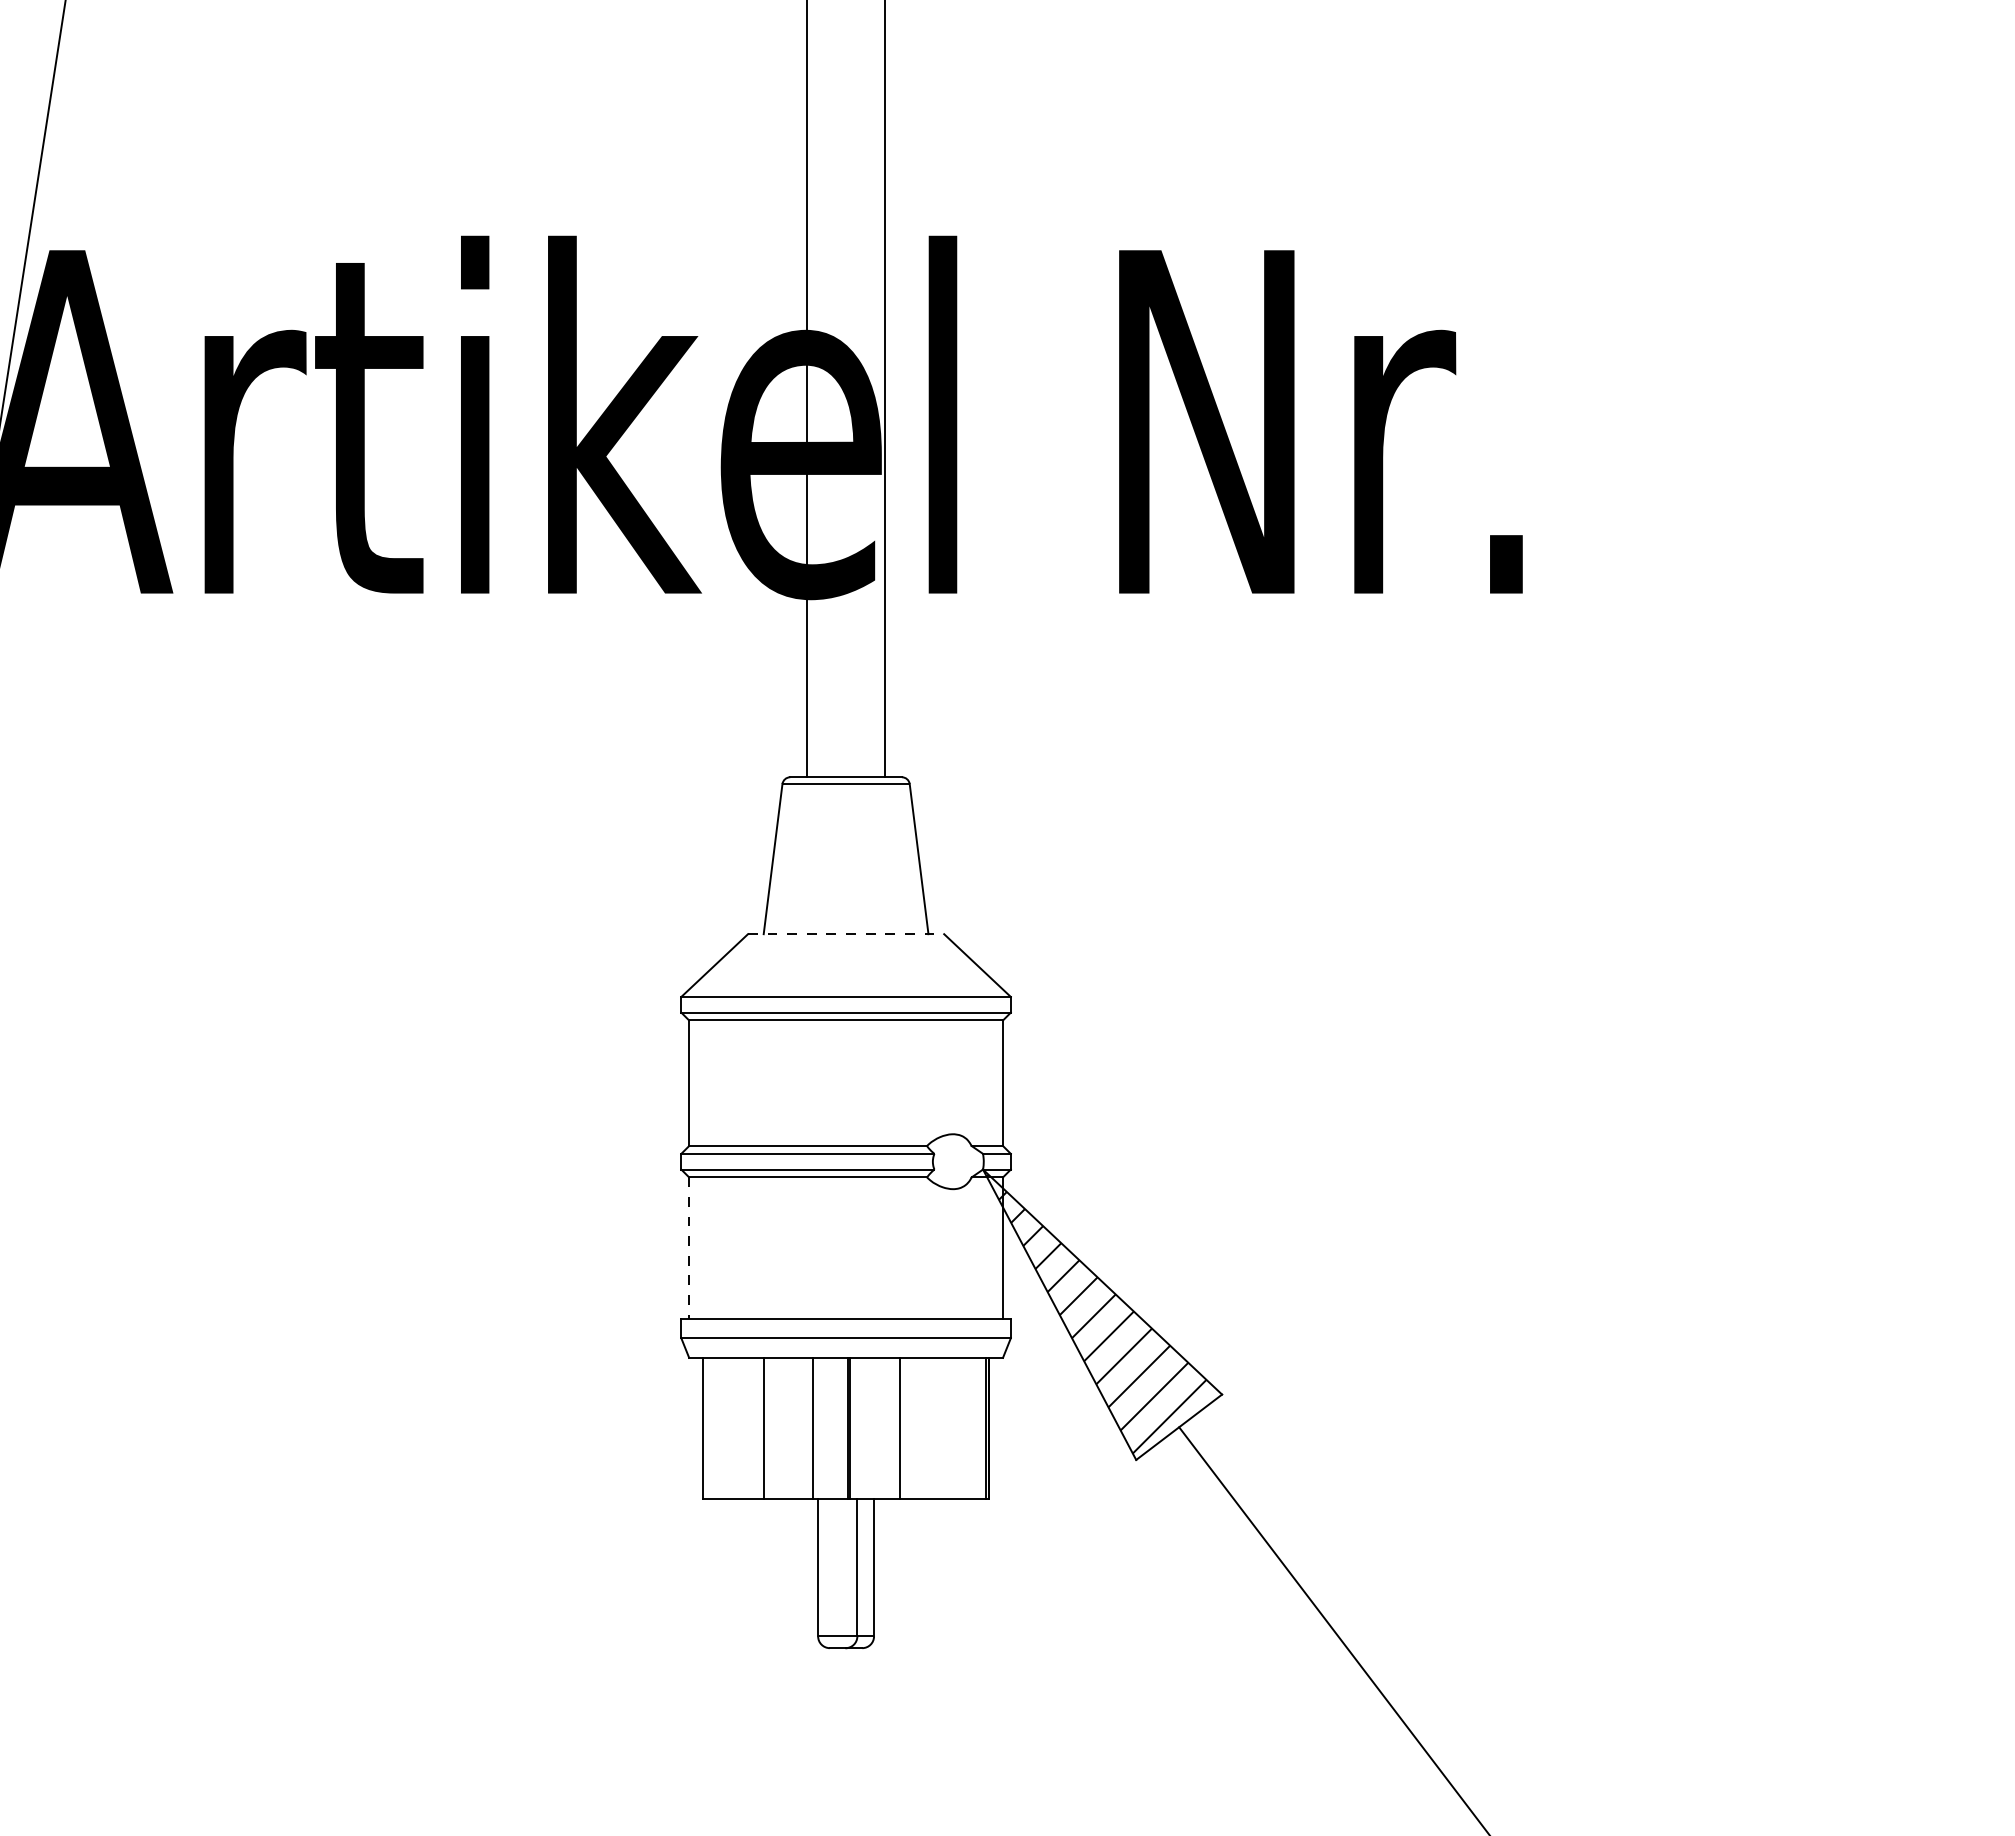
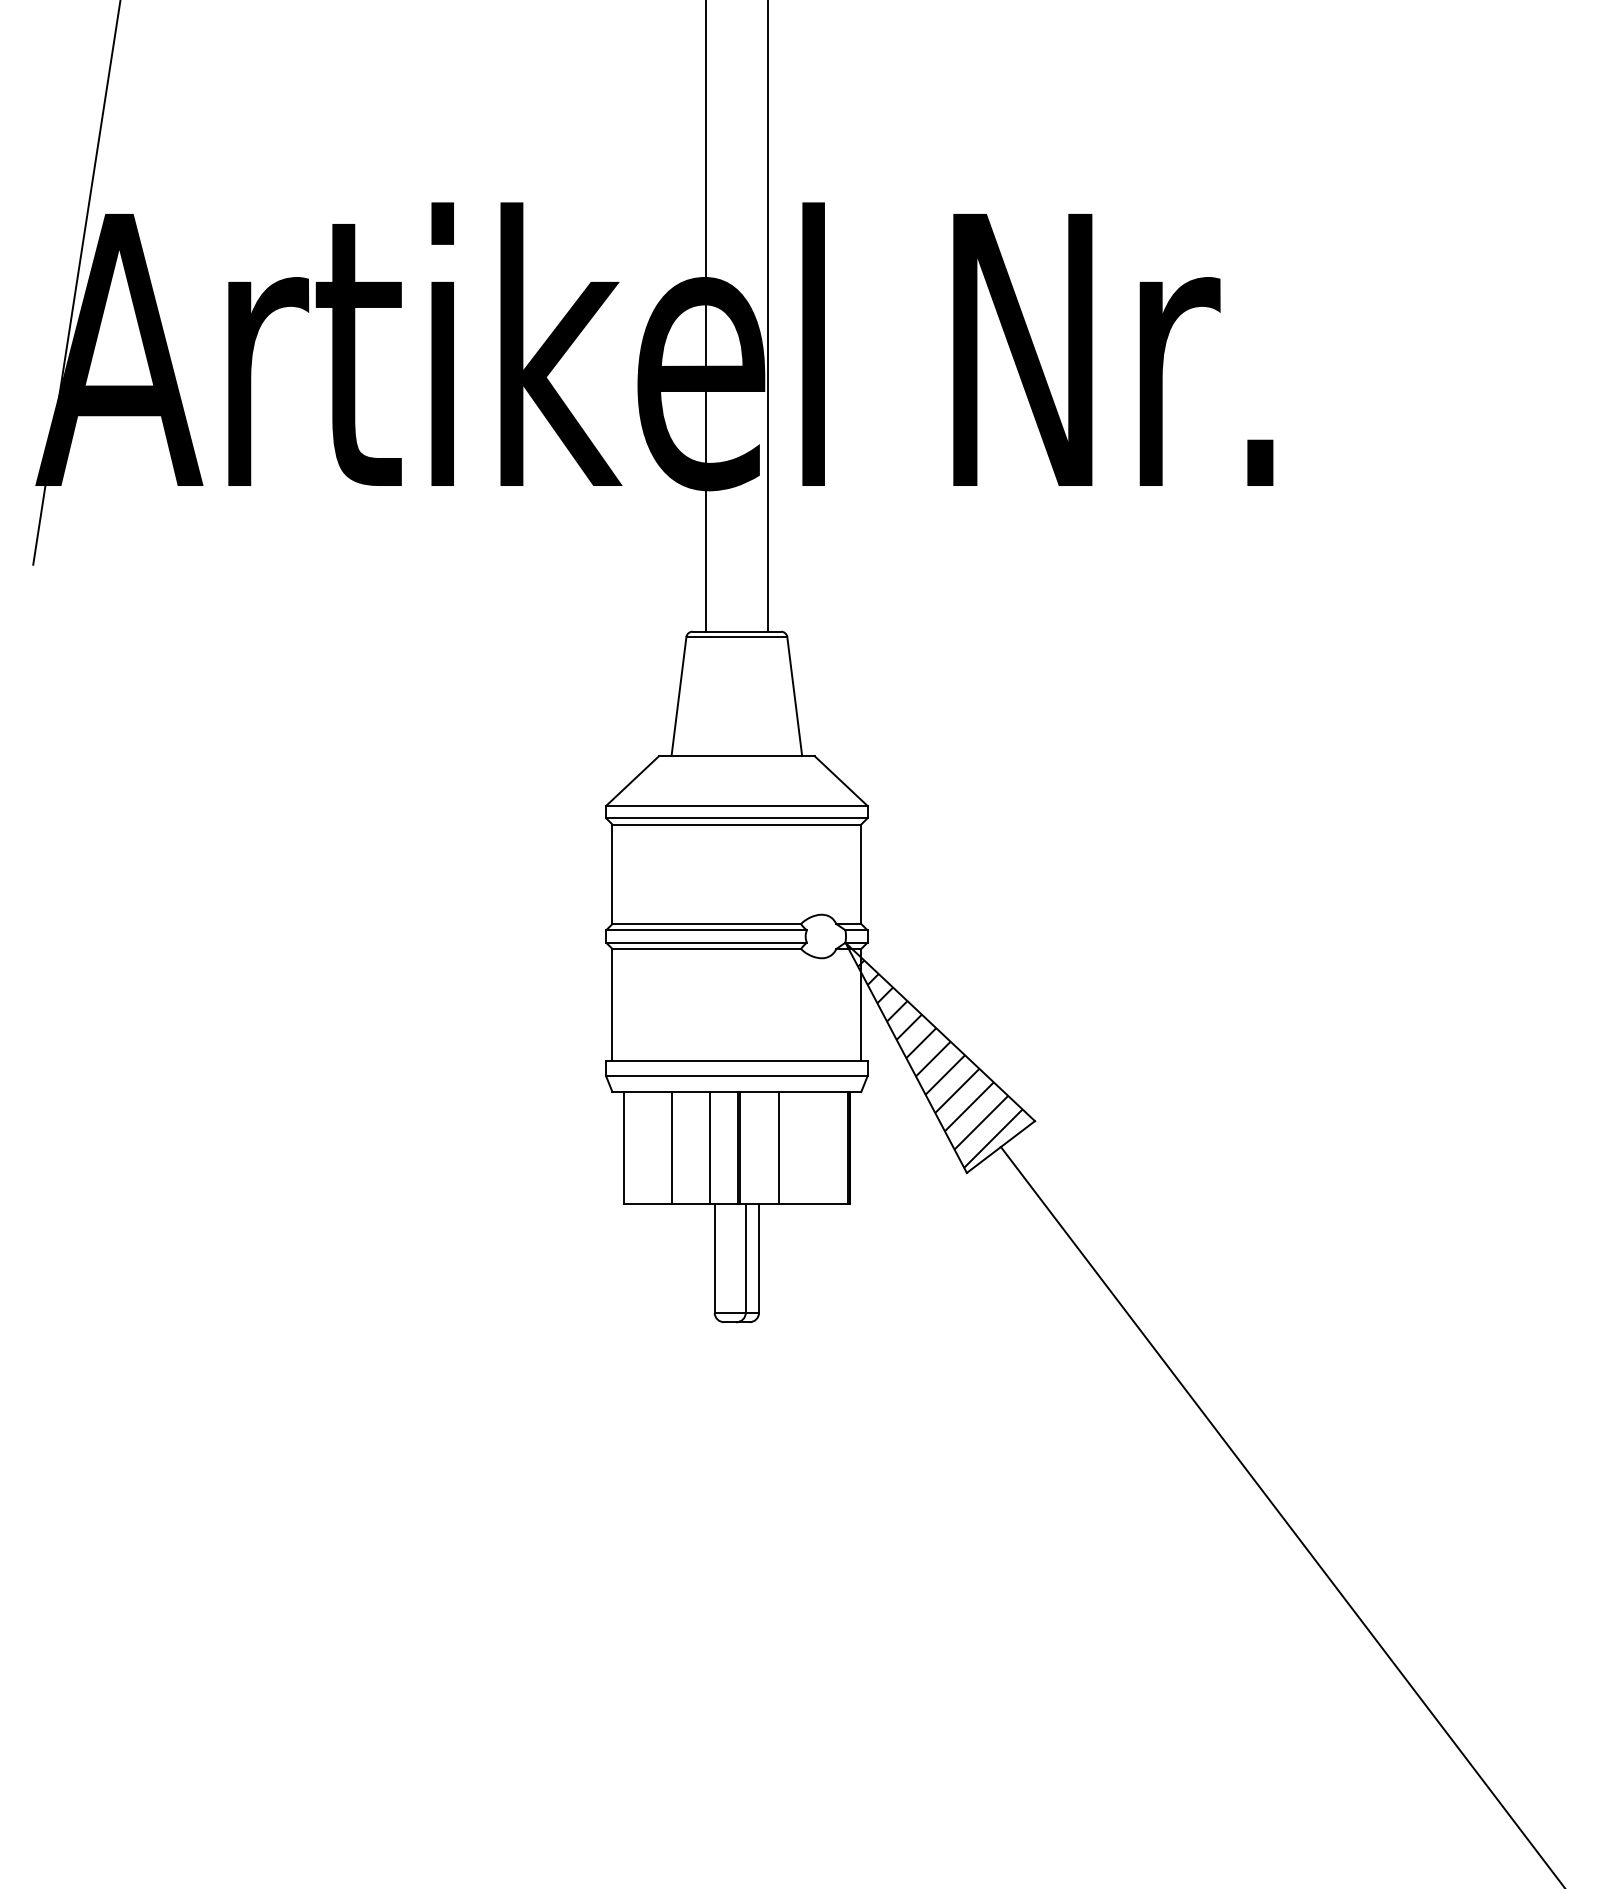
line: (845, 934) -> (736, 756), dashed -> solid
line: (689, 1247) -> (612, 1004), dashed -> solid

